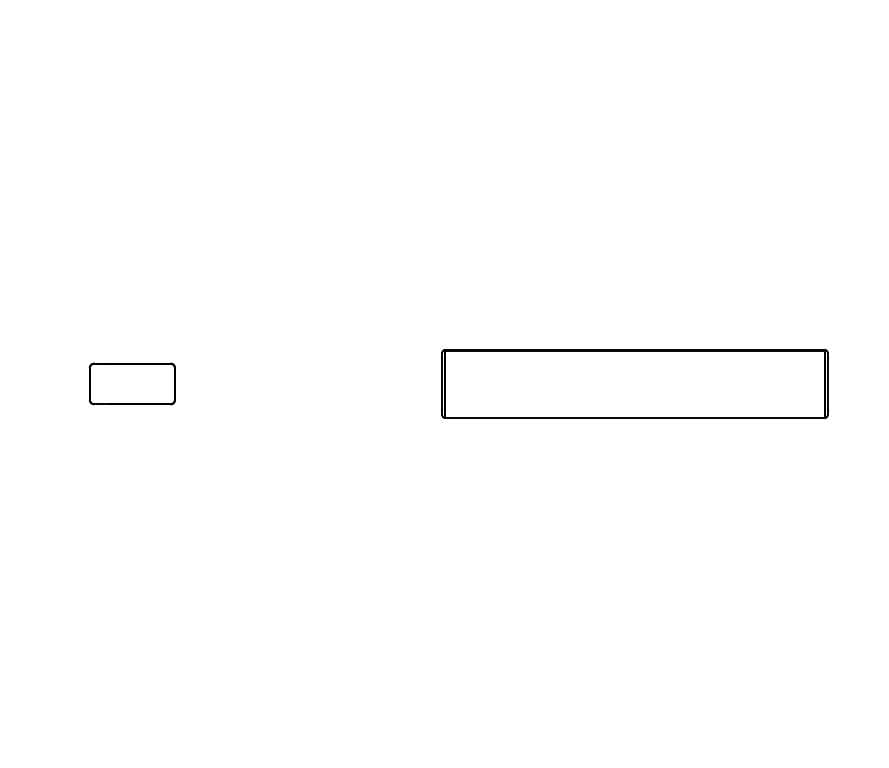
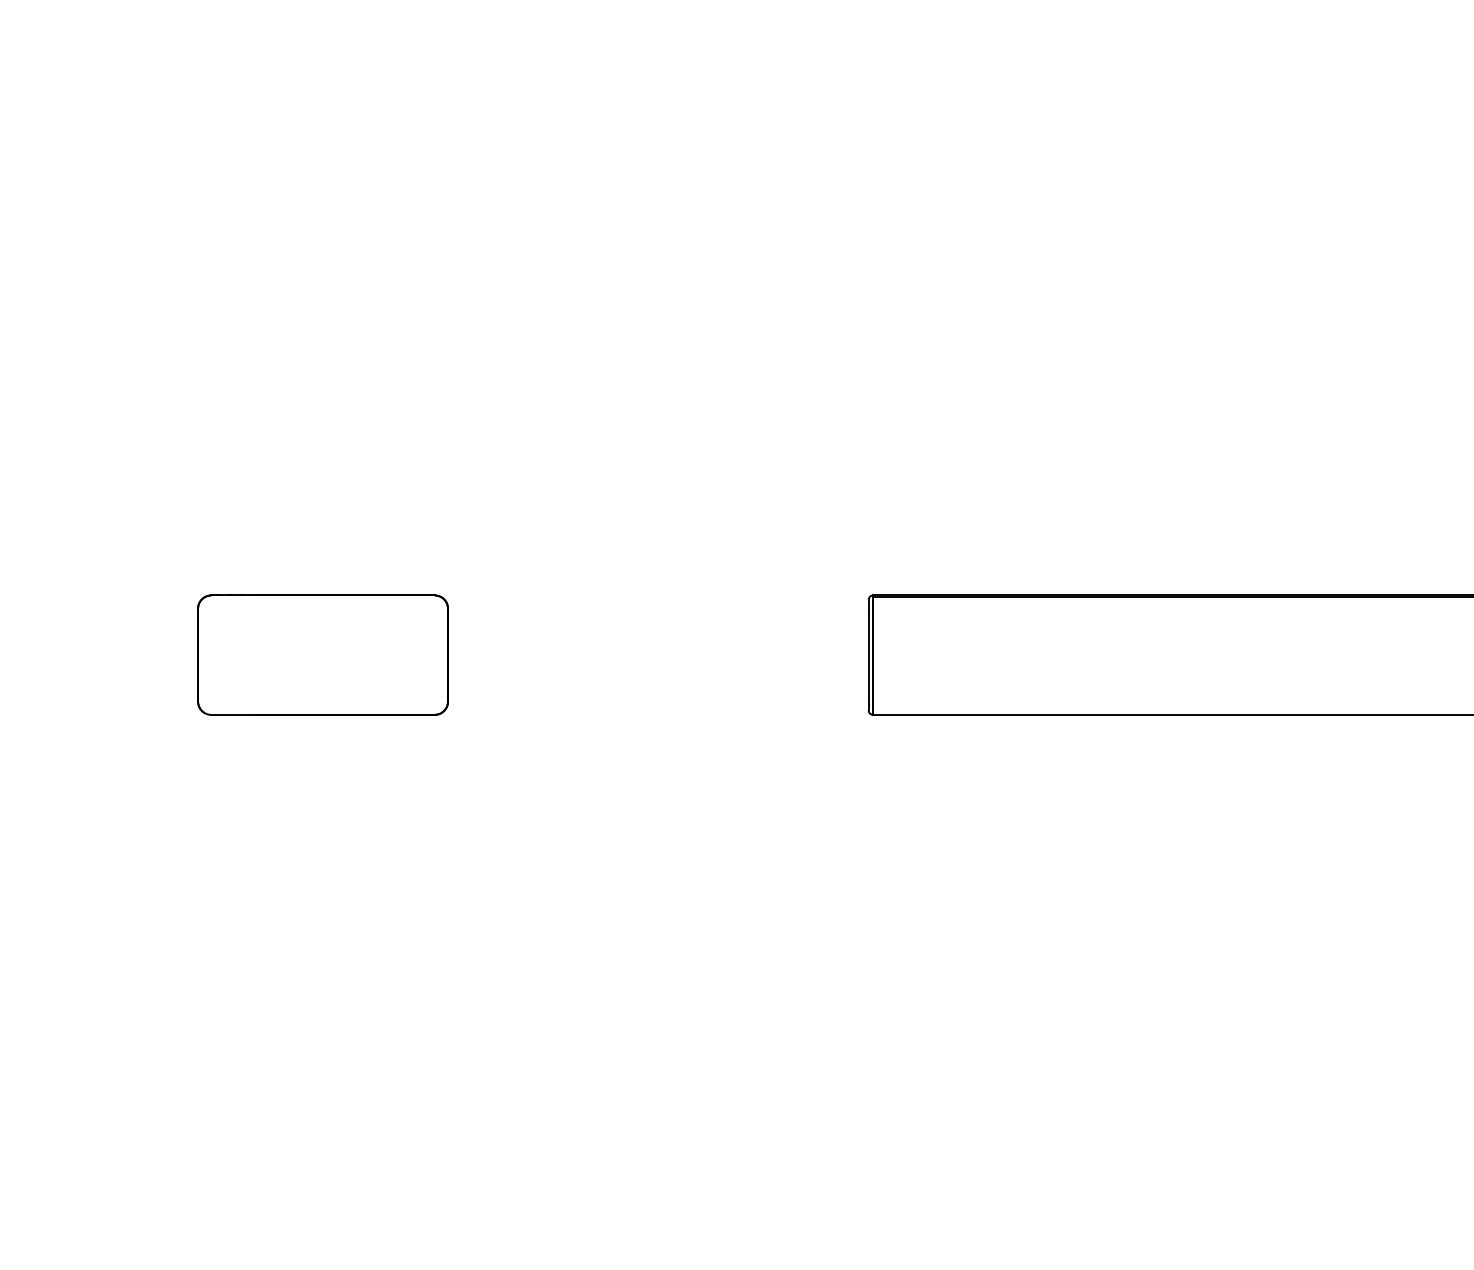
part: (132, 383) -> (323, 654), size x1.67

